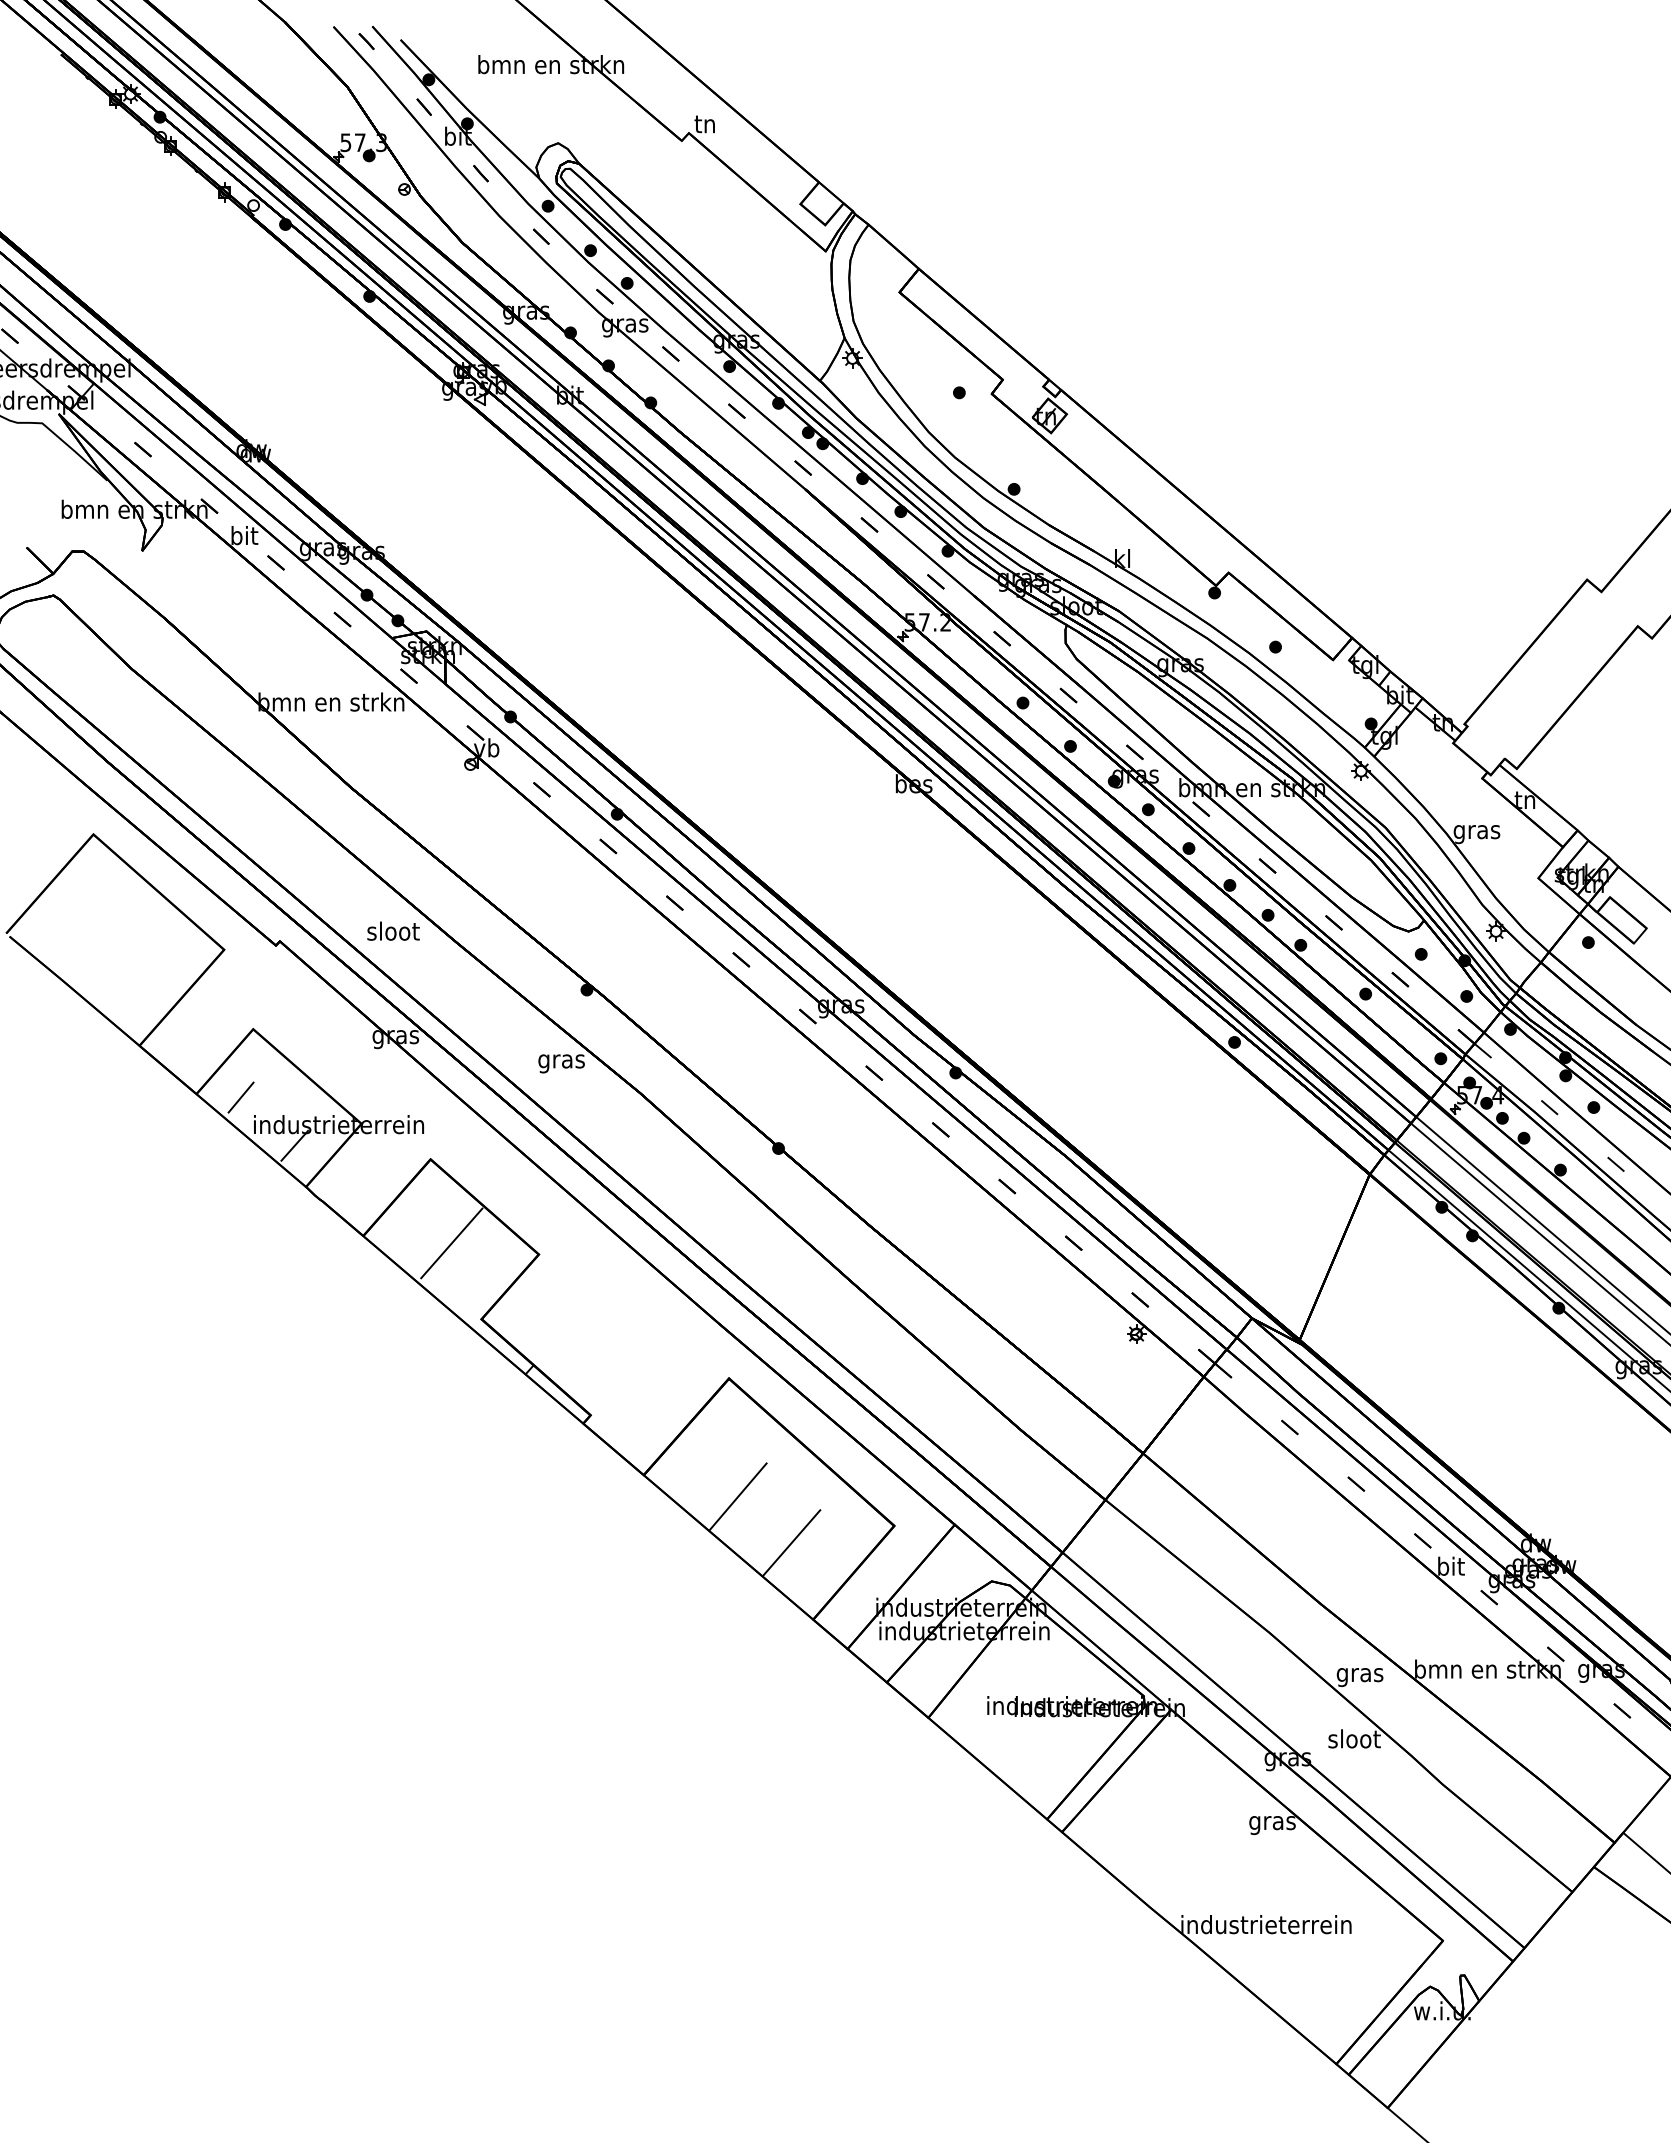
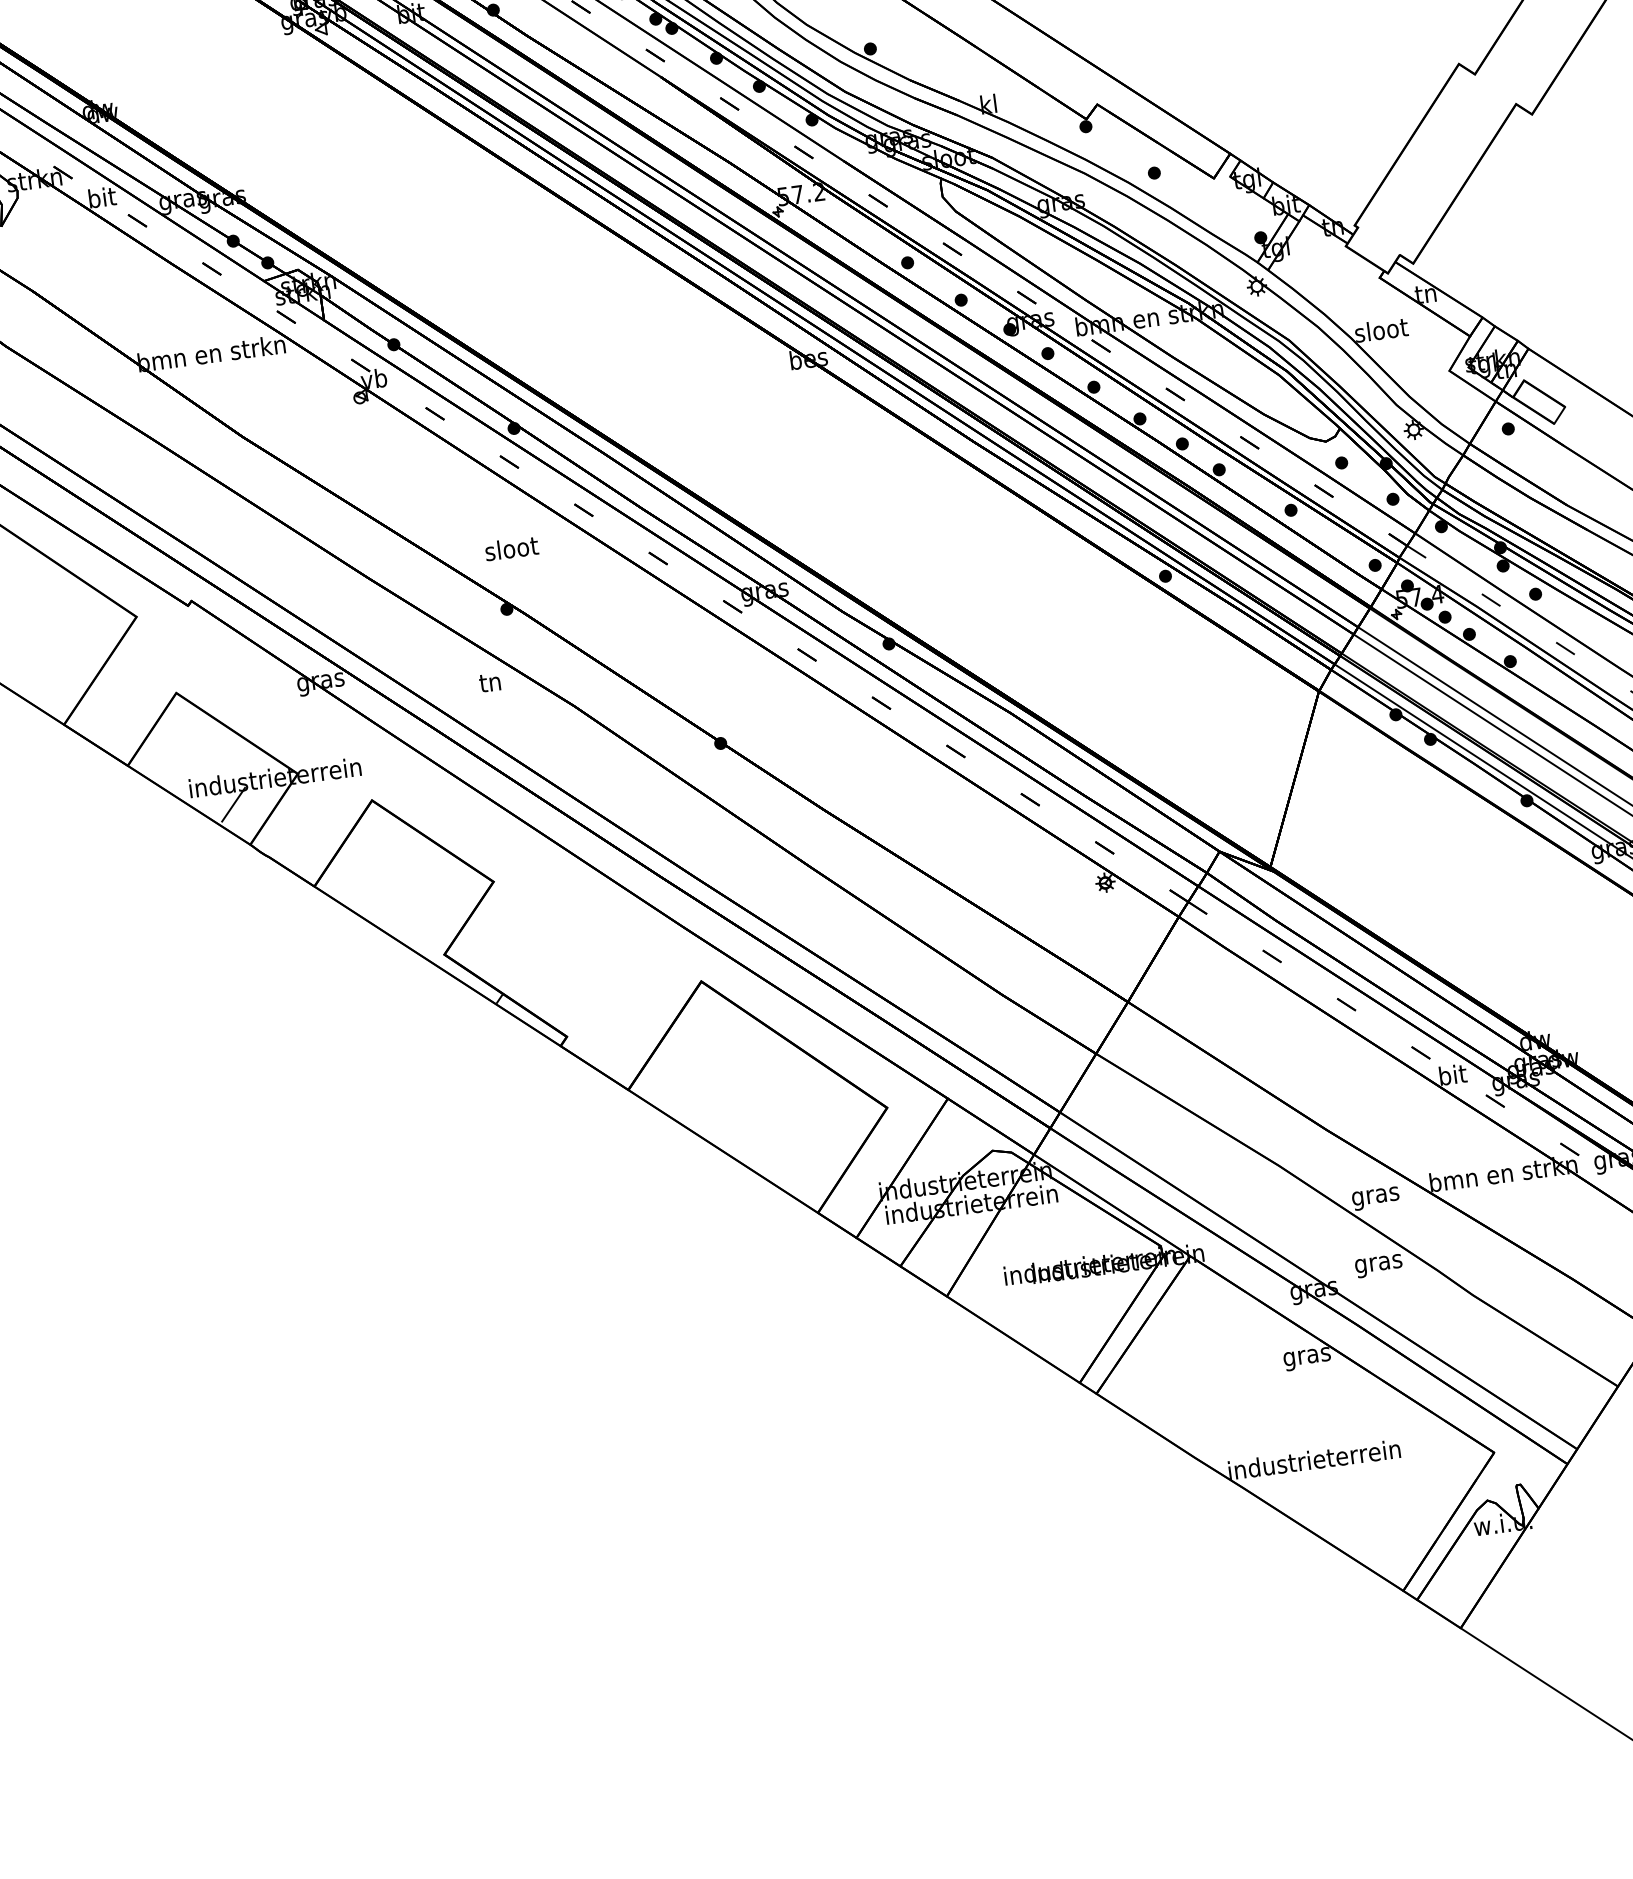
text: (1477, 832) -> (1382, 332), gras -> sloot
text: (393, 930) -> (511, 547), moved
text: (561, 1061) -> (490, 684), gras -> tn
line: (240, 1097) -> (172, 763), removed
line: (451, 1243) -> (404, 882), removed
line: (738, 1496) -> (726, 1098), removed
line: (791, 1542) -> (785, 1138), removed
text: (1354, 1741) -> (1378, 1263), sloot -> gras

